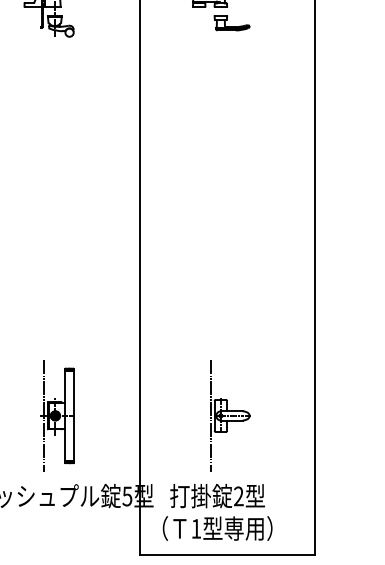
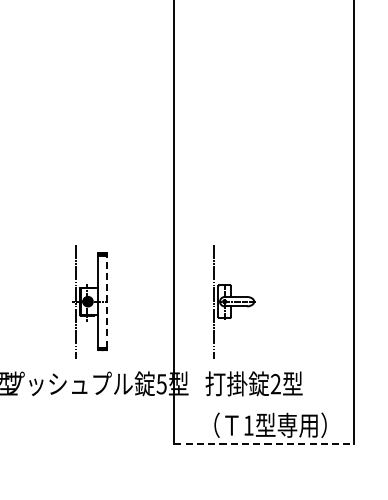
line: (73, 415) -> (106, 301), solid -> dashed
part: (230, 415) -> (234, 301), moved
text: (217, 528) -> (270, 425), moved
line: (227, 554) -> (264, 443), solid -> dashed

